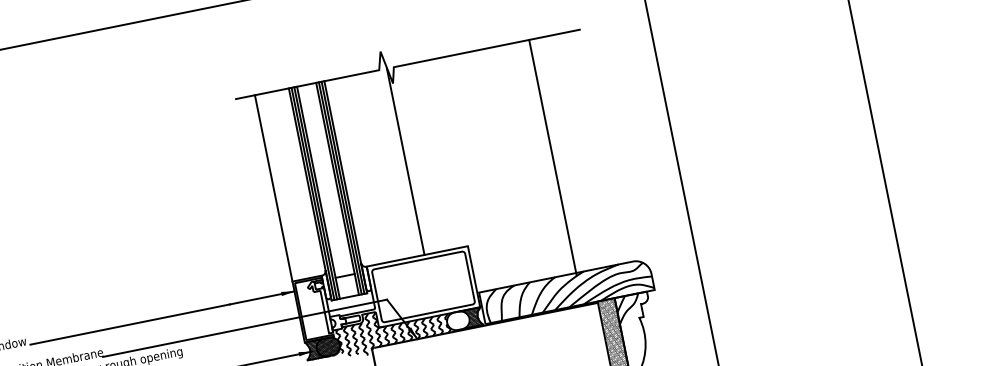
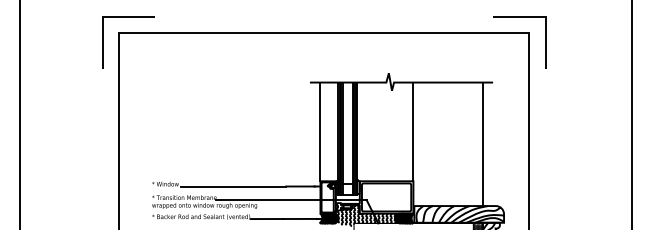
line: (552, 156) -> (482, 144), moved
line: (405, 160) -> (413, 131), moved
hatch: (457, 319) -> (400, 217), added

